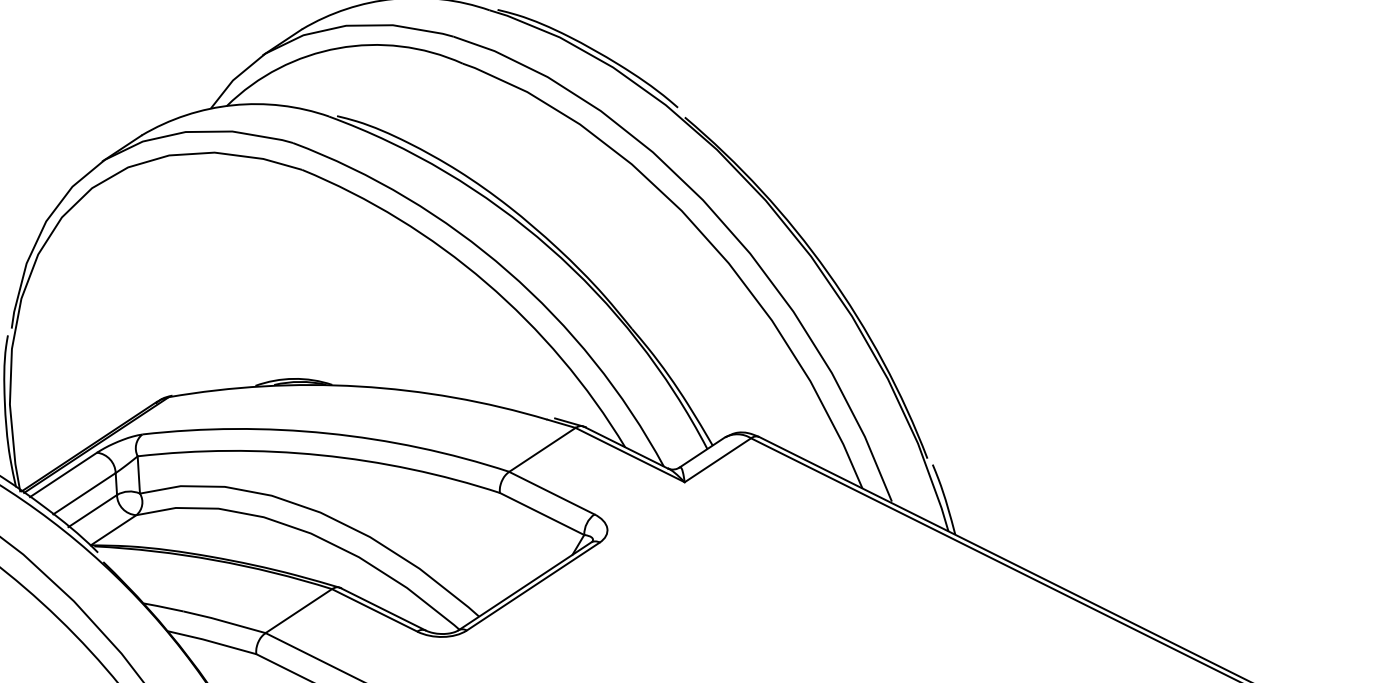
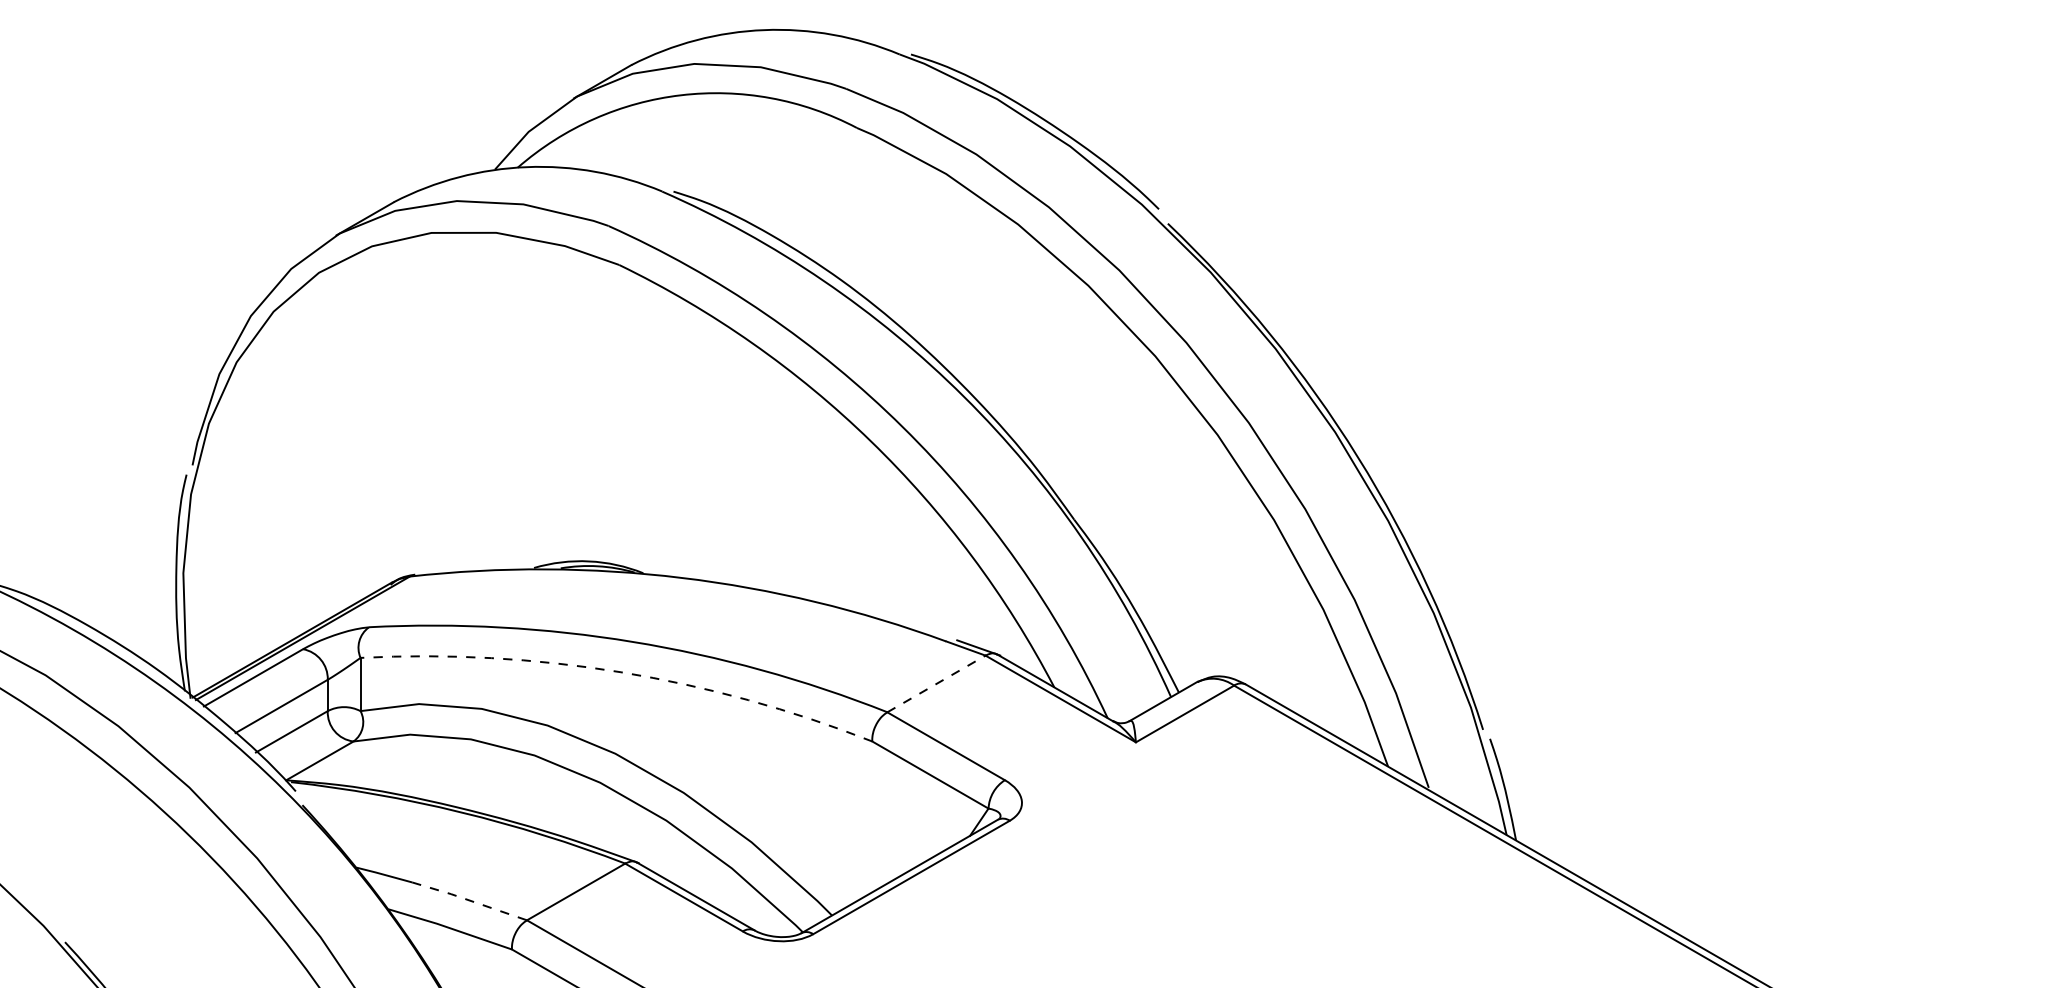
line: (542, 449) -> (936, 683), solid -> dashed
arc: (320, 455) -> (620, 672), solid -> dashed
line: (224, 621) -> (469, 900), solid -> dashed

